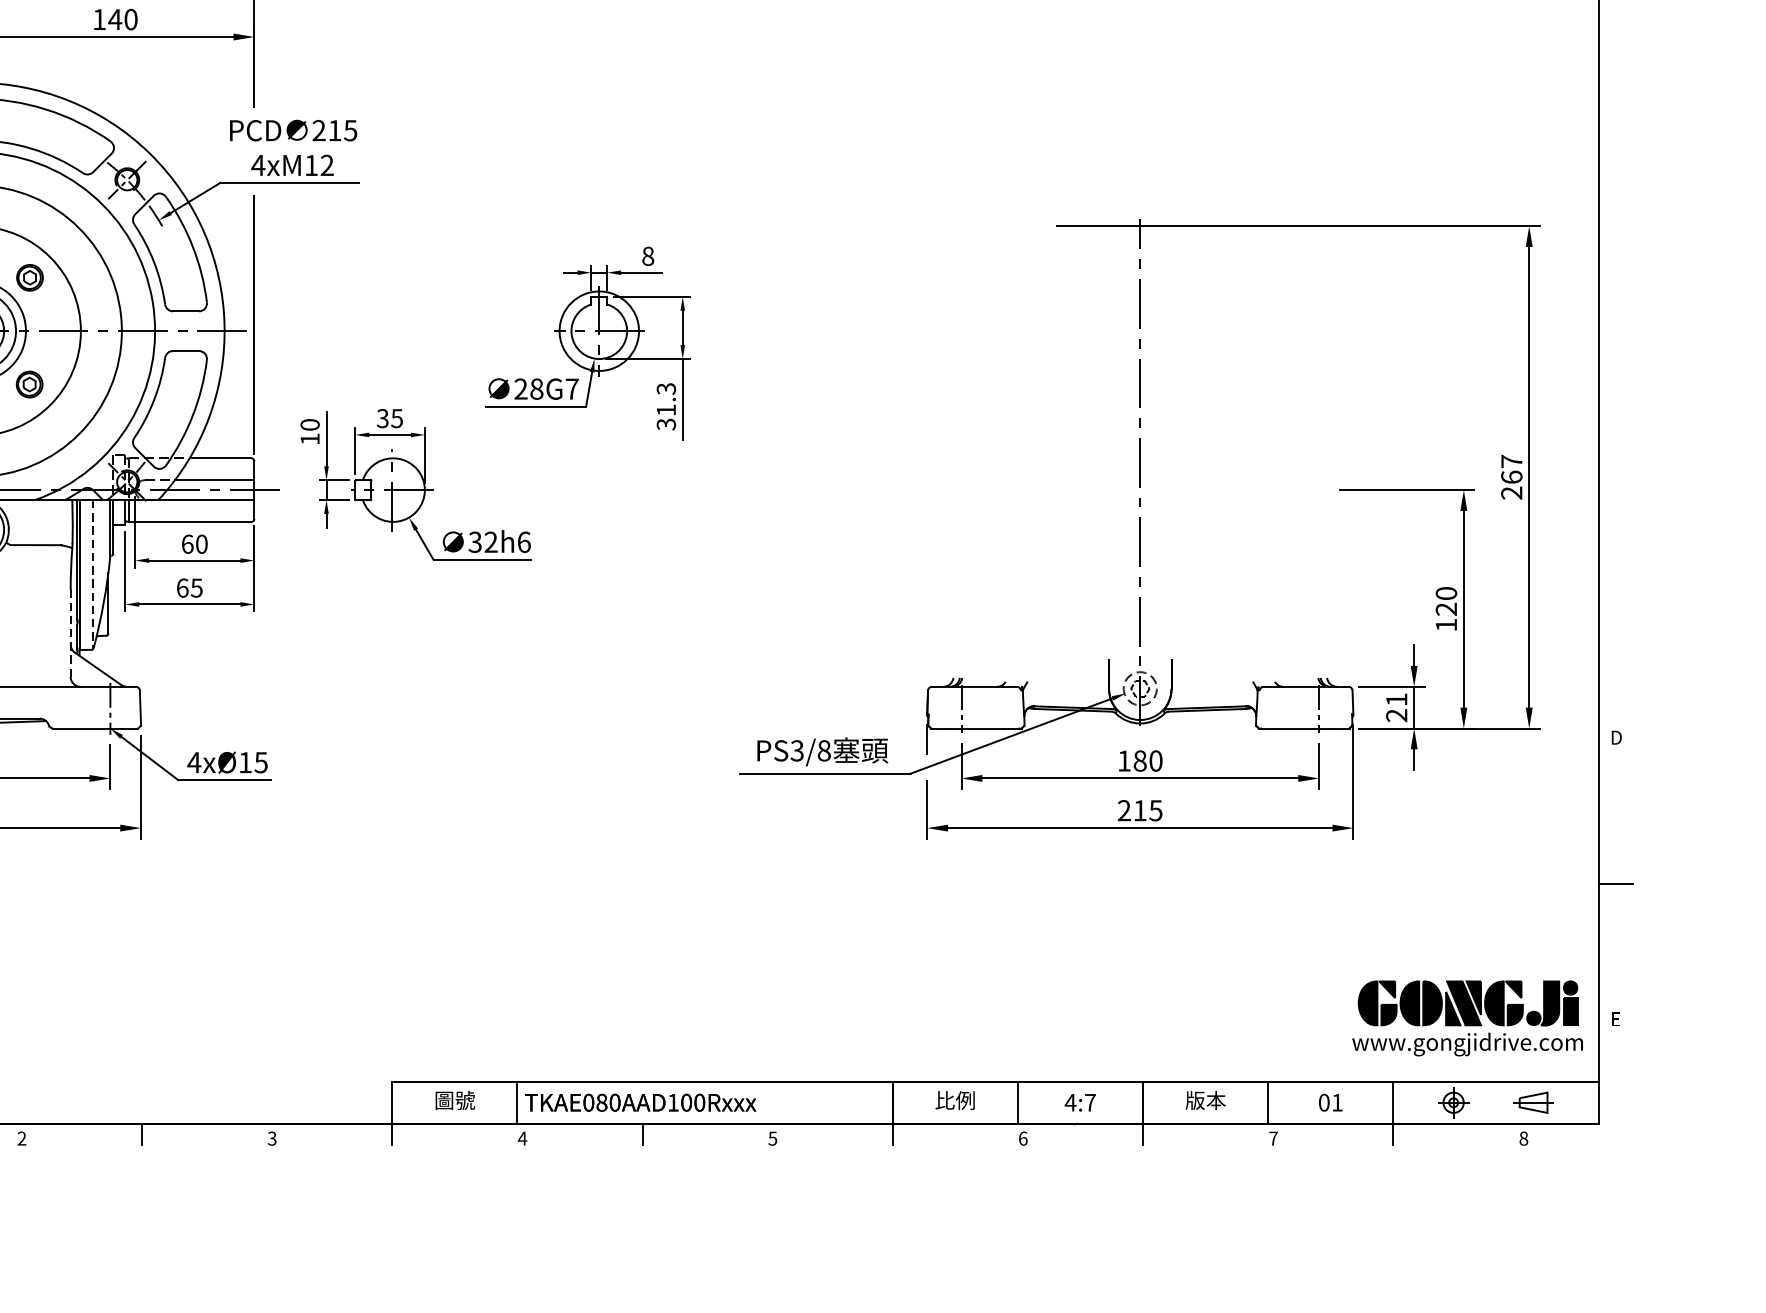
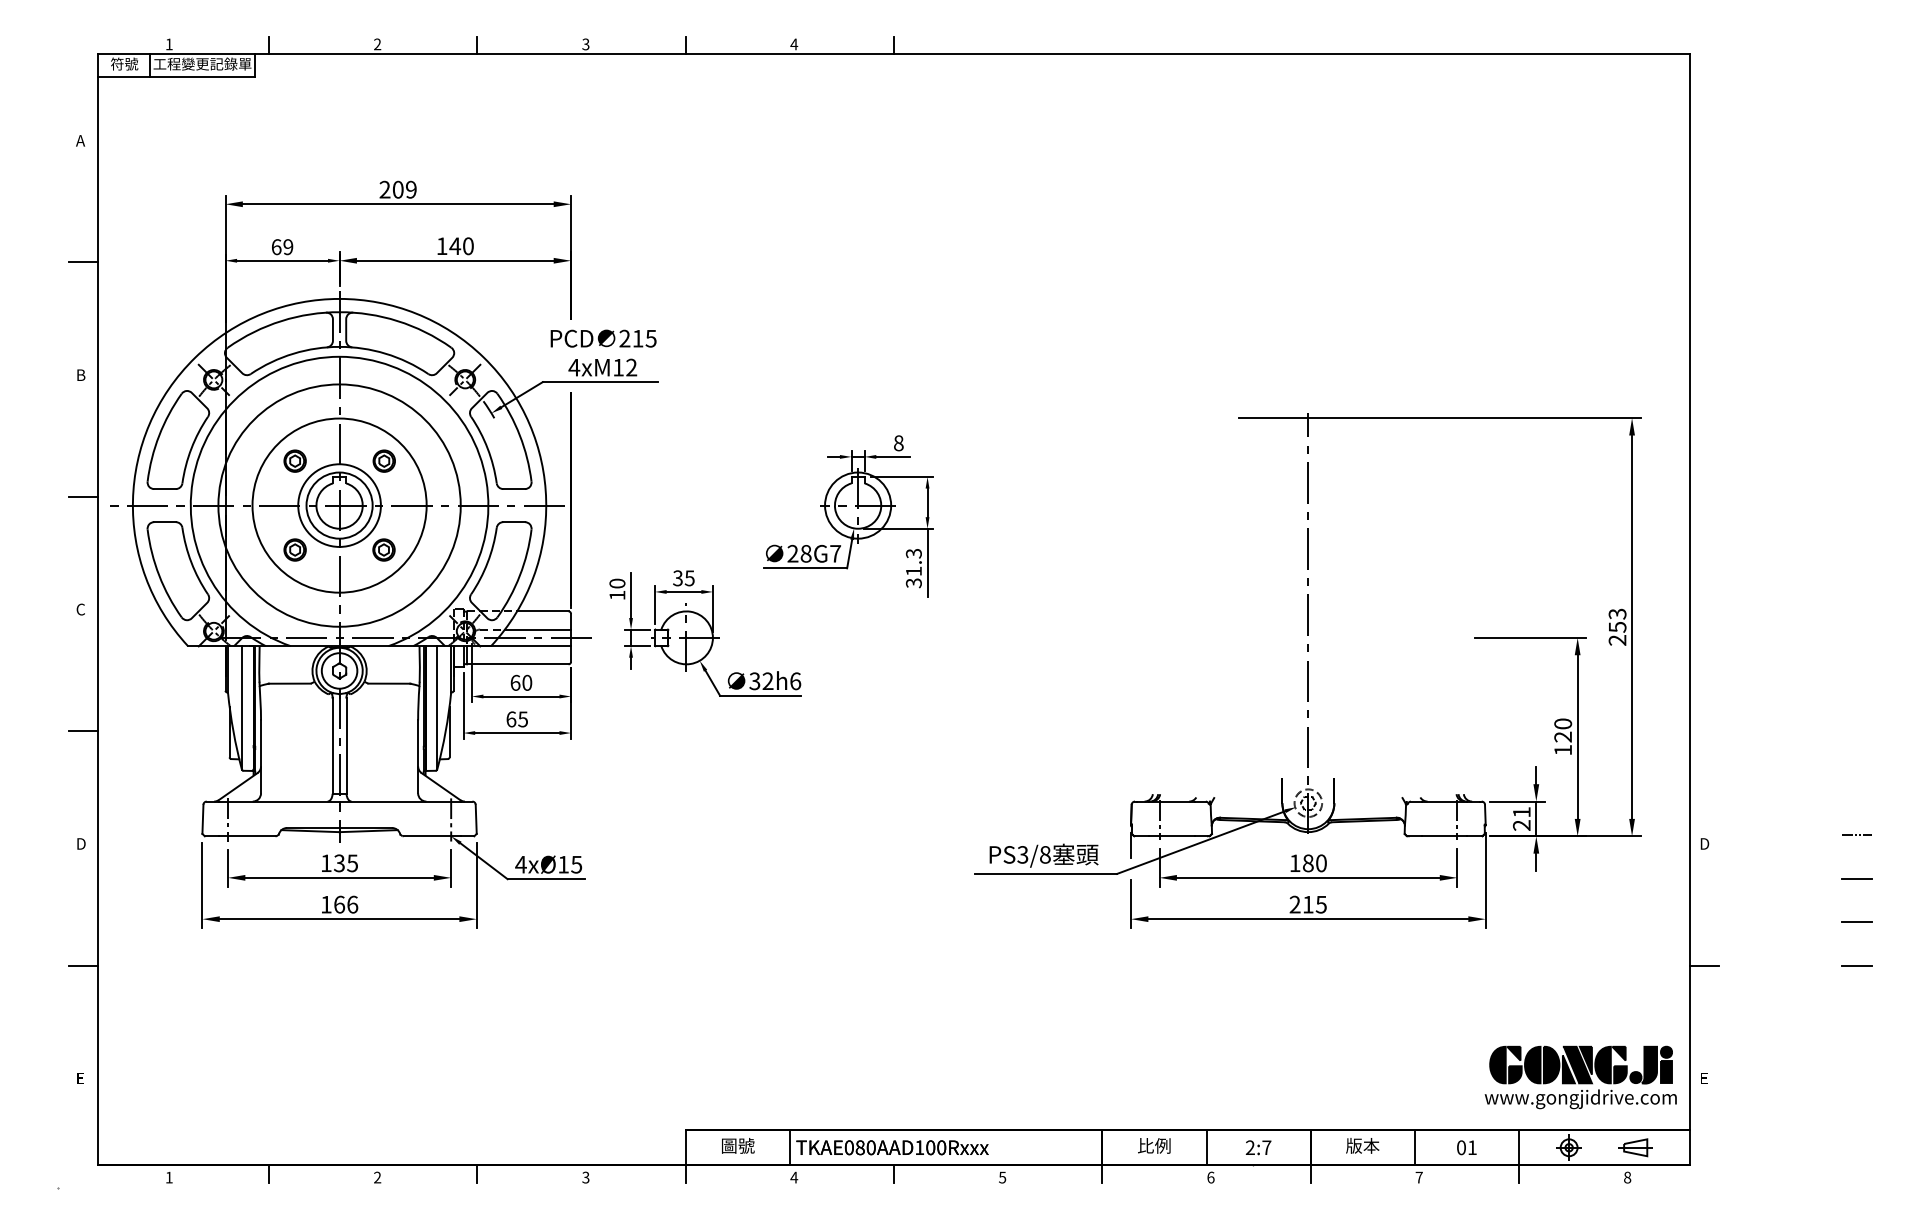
text: (1511, 469) -> (1617, 620), 267 -> 253
line: (92, 574) -> (436, 708), dashed -> solid
line: (71, 633) -> (418, 757), dashed -> solid
text: (1070, 1102) -> (1250, 1147), 4:7 -> 2:7

